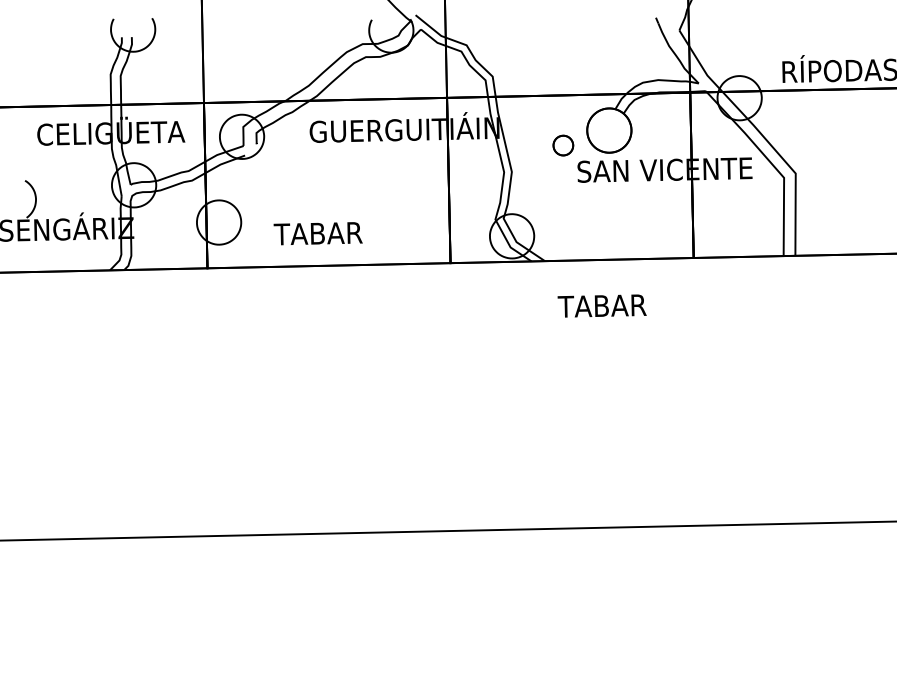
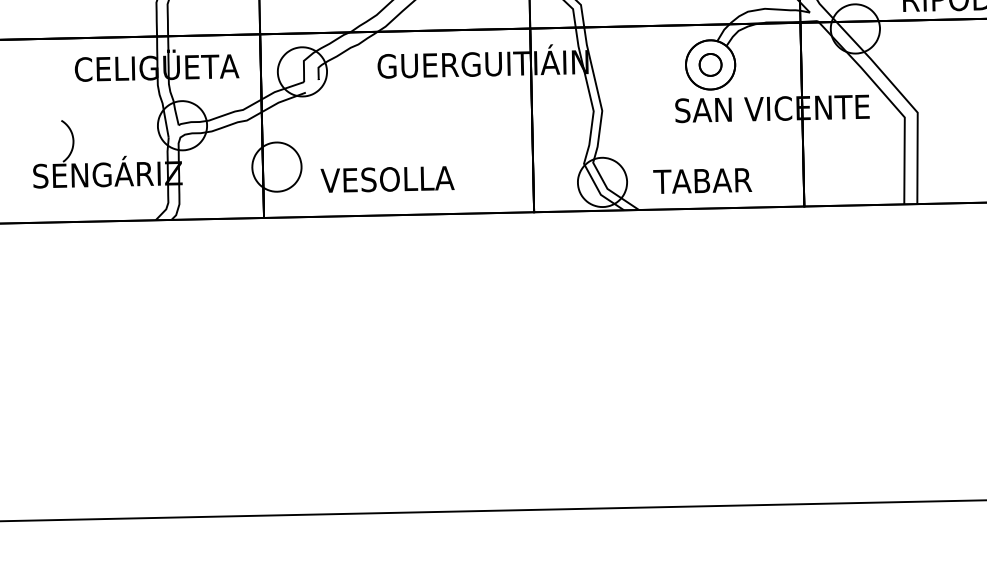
part: (563, 145) -> (710, 64), moved
text: (318, 233) -> (387, 179), TABAR -> VESOLLA
text: (601, 305) -> (701, 180), moved

